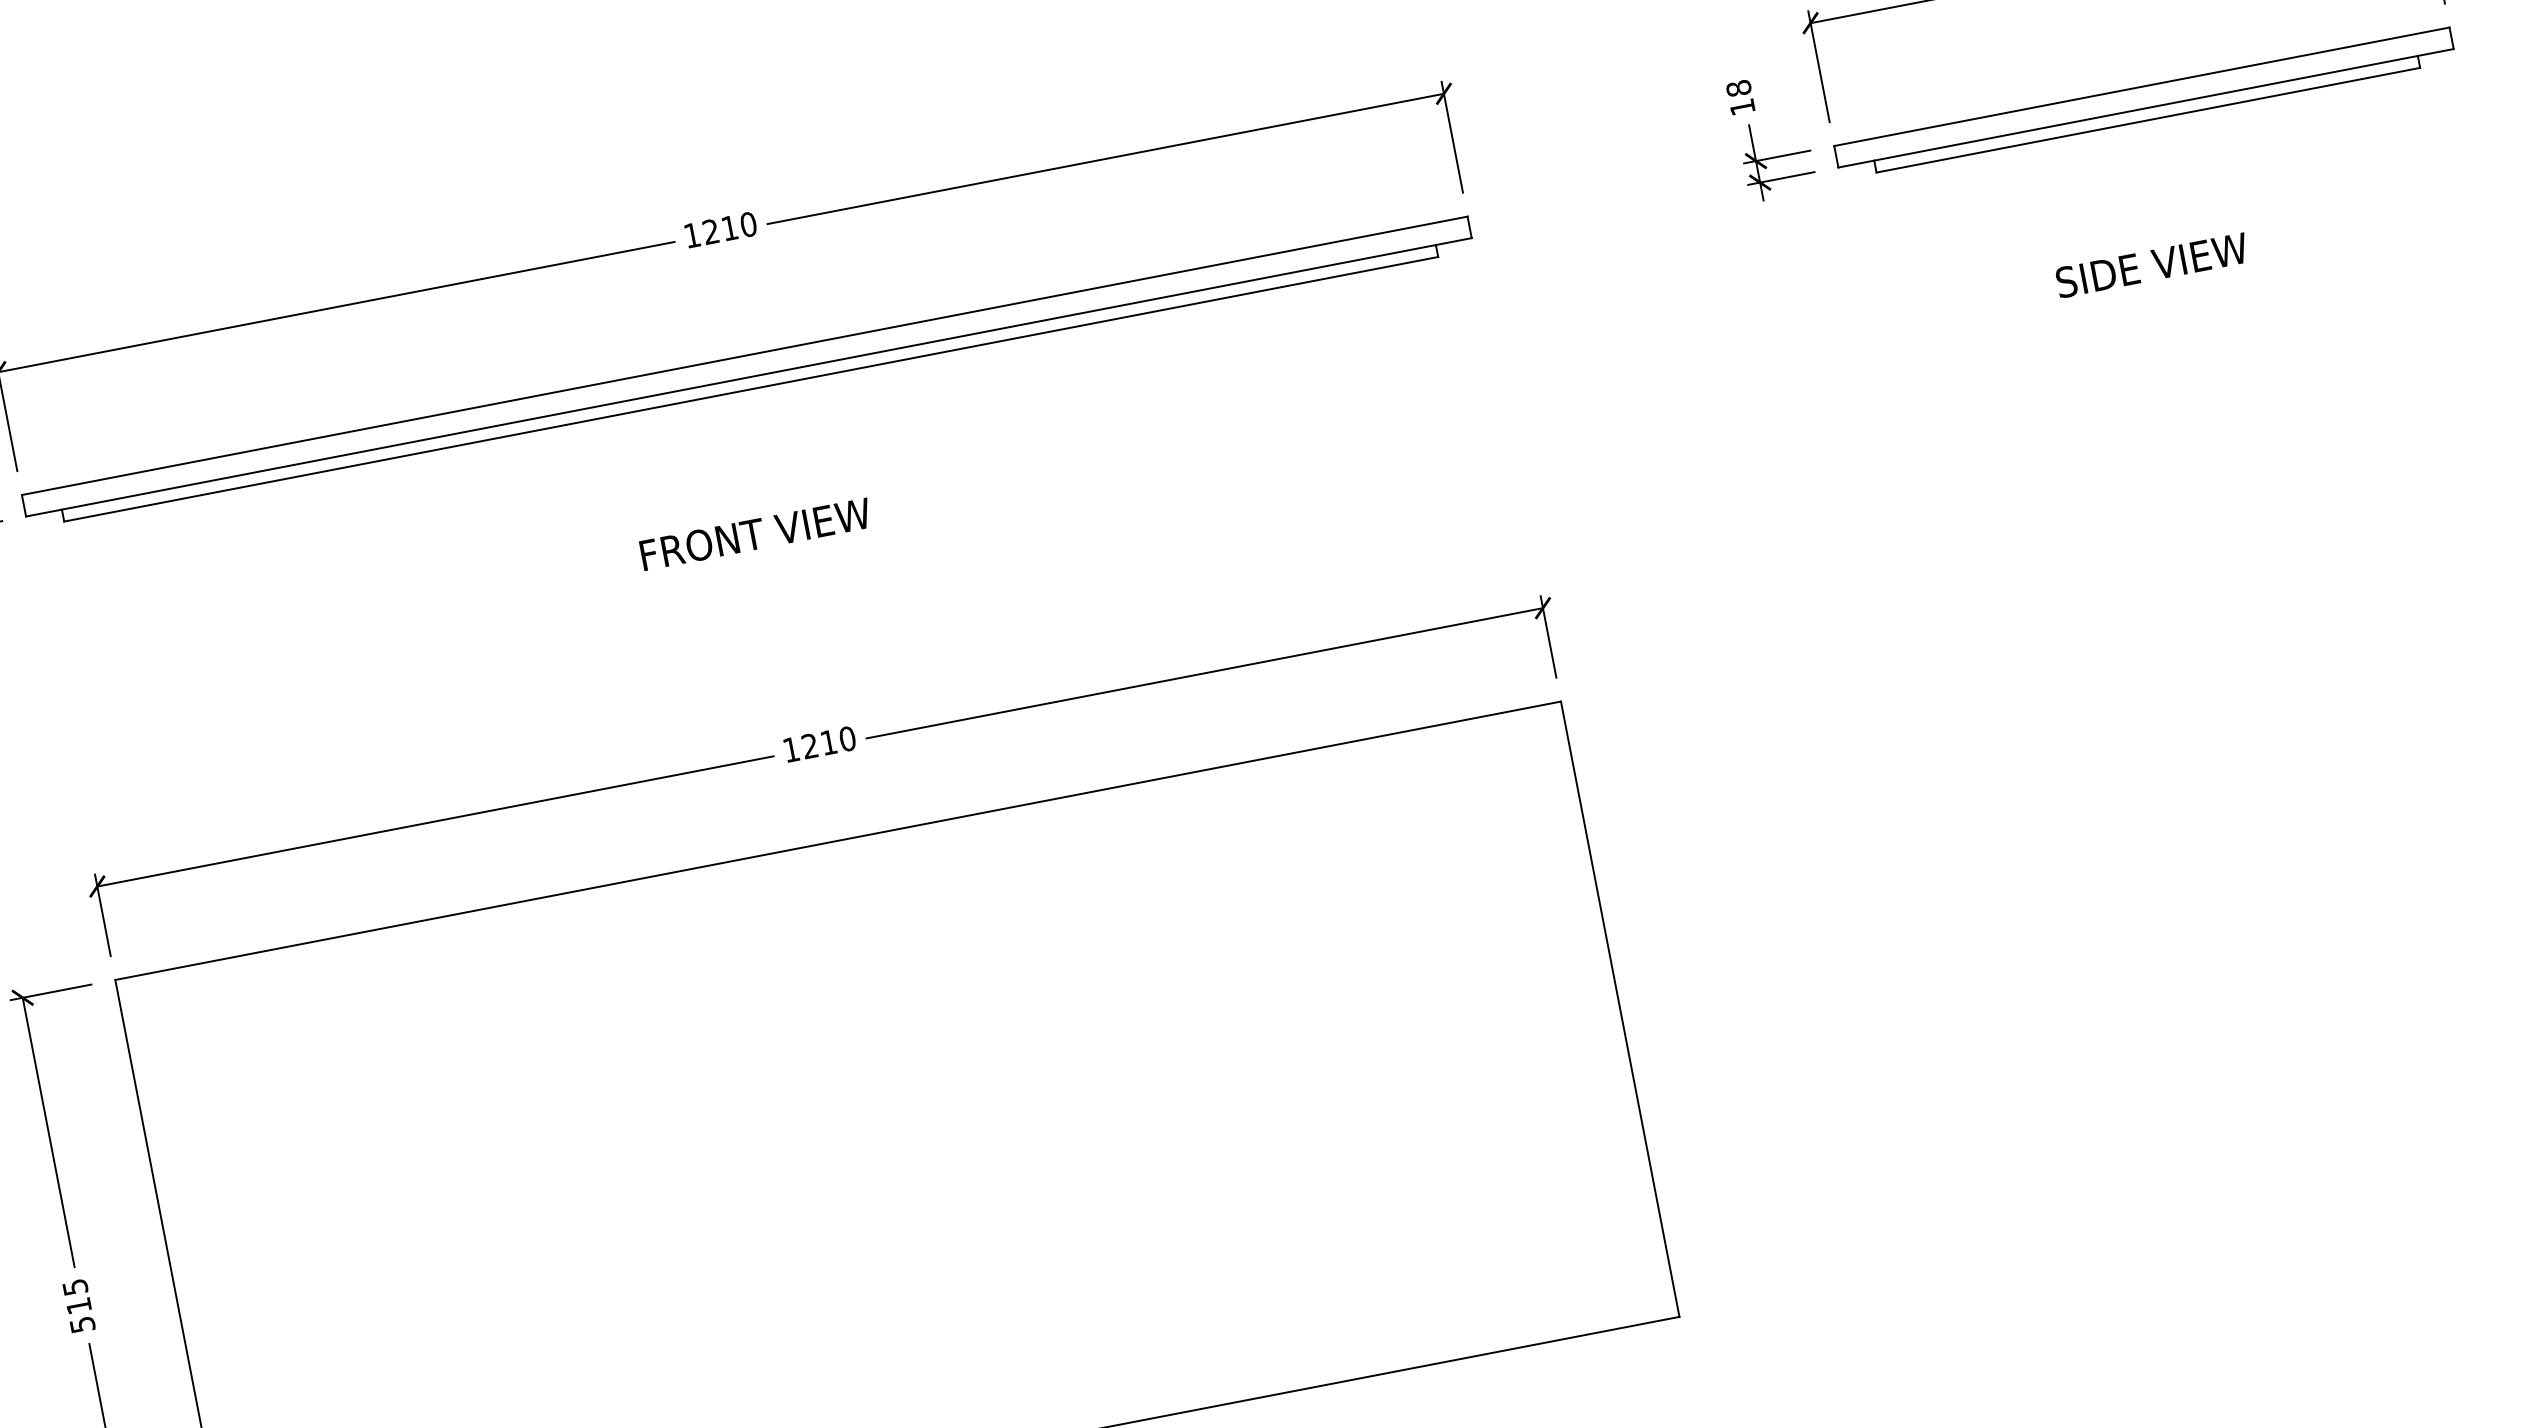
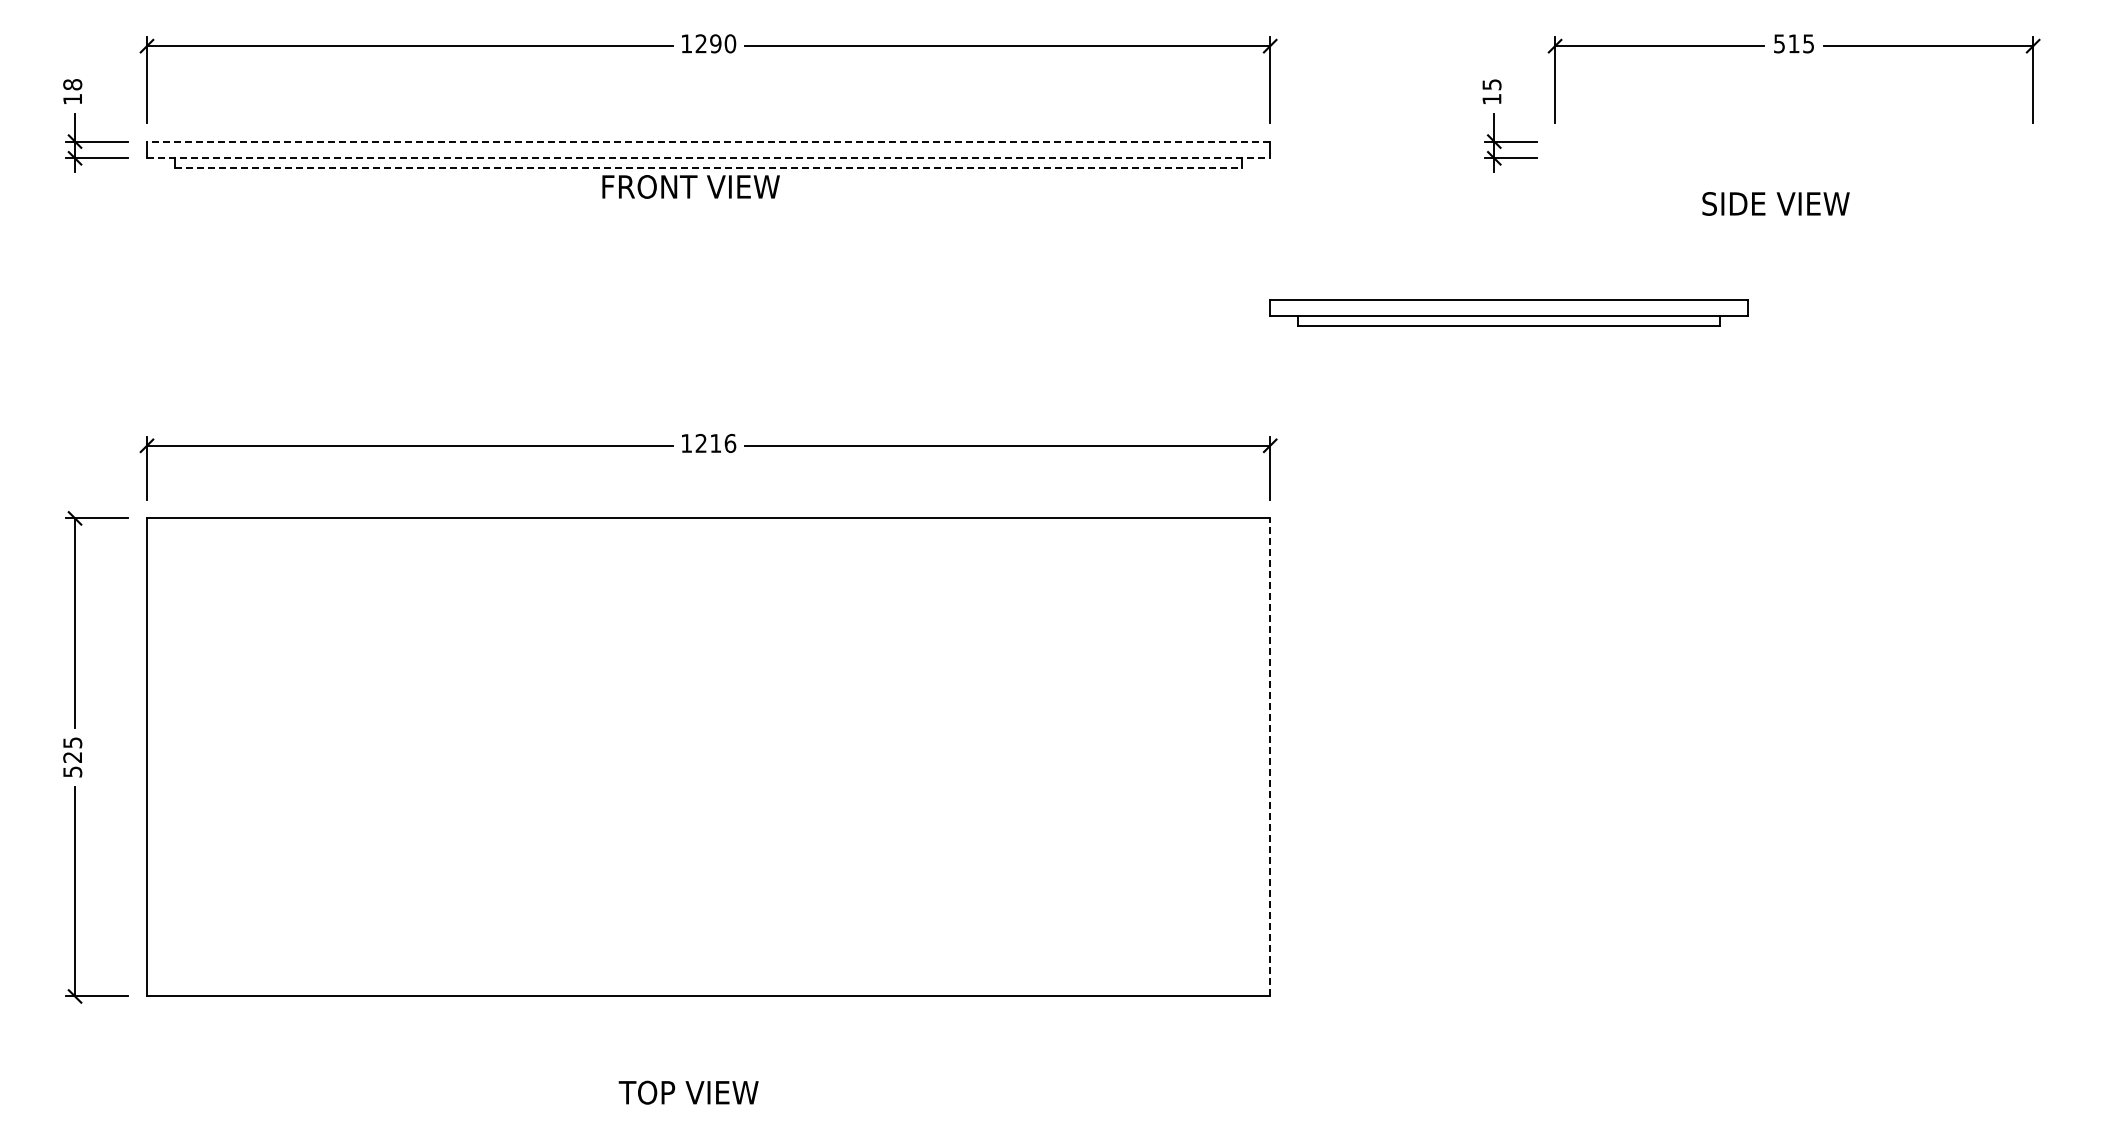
text: (1738, 88) -> (1491, 84), 18 -> 15
part: (2144, 103) -> (1508, 312), moved
text: (729, 227) -> (715, 43), 1210 -> 1290
text: (2151, 265) -> (1775, 203), moved
line: (744, 355) -> (708, 141), solid -> dashed
line: (748, 377) -> (708, 158), solid -> dashed
line: (751, 389) -> (708, 167), solid -> dashed
text: (754, 533) -> (690, 186), moved
text: (847, 738) -> (730, 443), 1210 -> 1216
line: (1620, 1007) -> (1270, 756), solid -> dashed
text: (78, 1306) -> (72, 757), 515 -> 525

